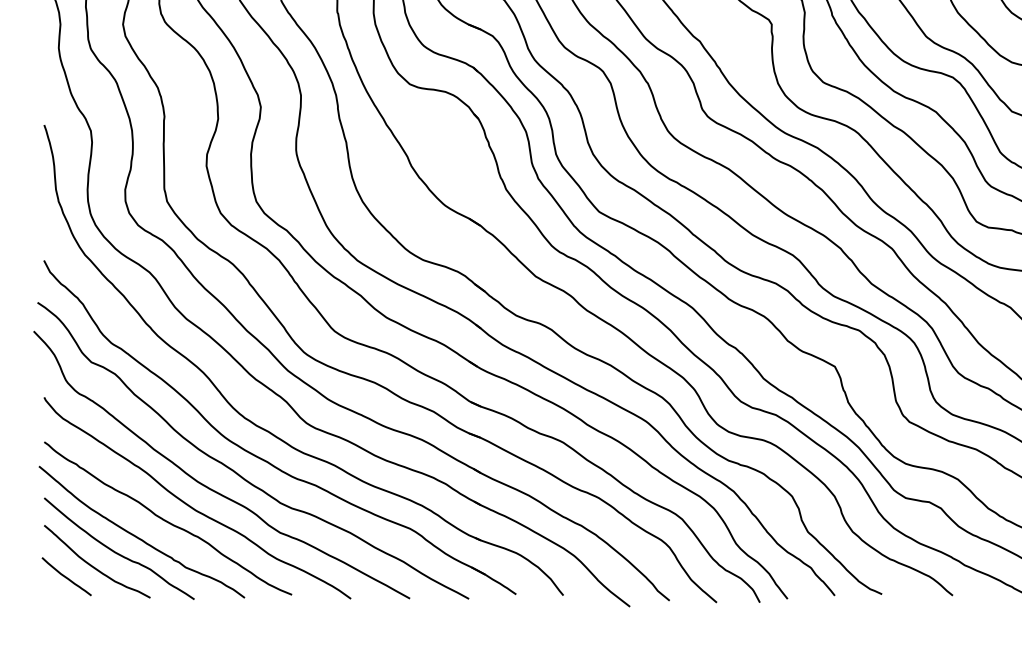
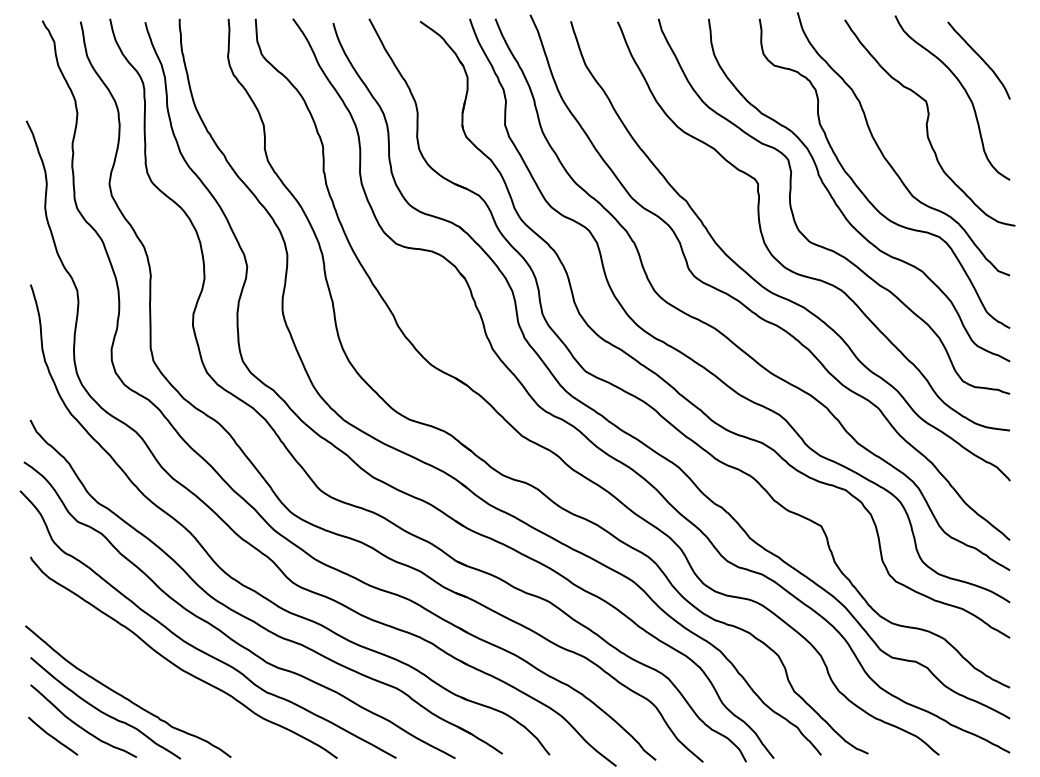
curve: (166, 519) -> (152, 679), removed

